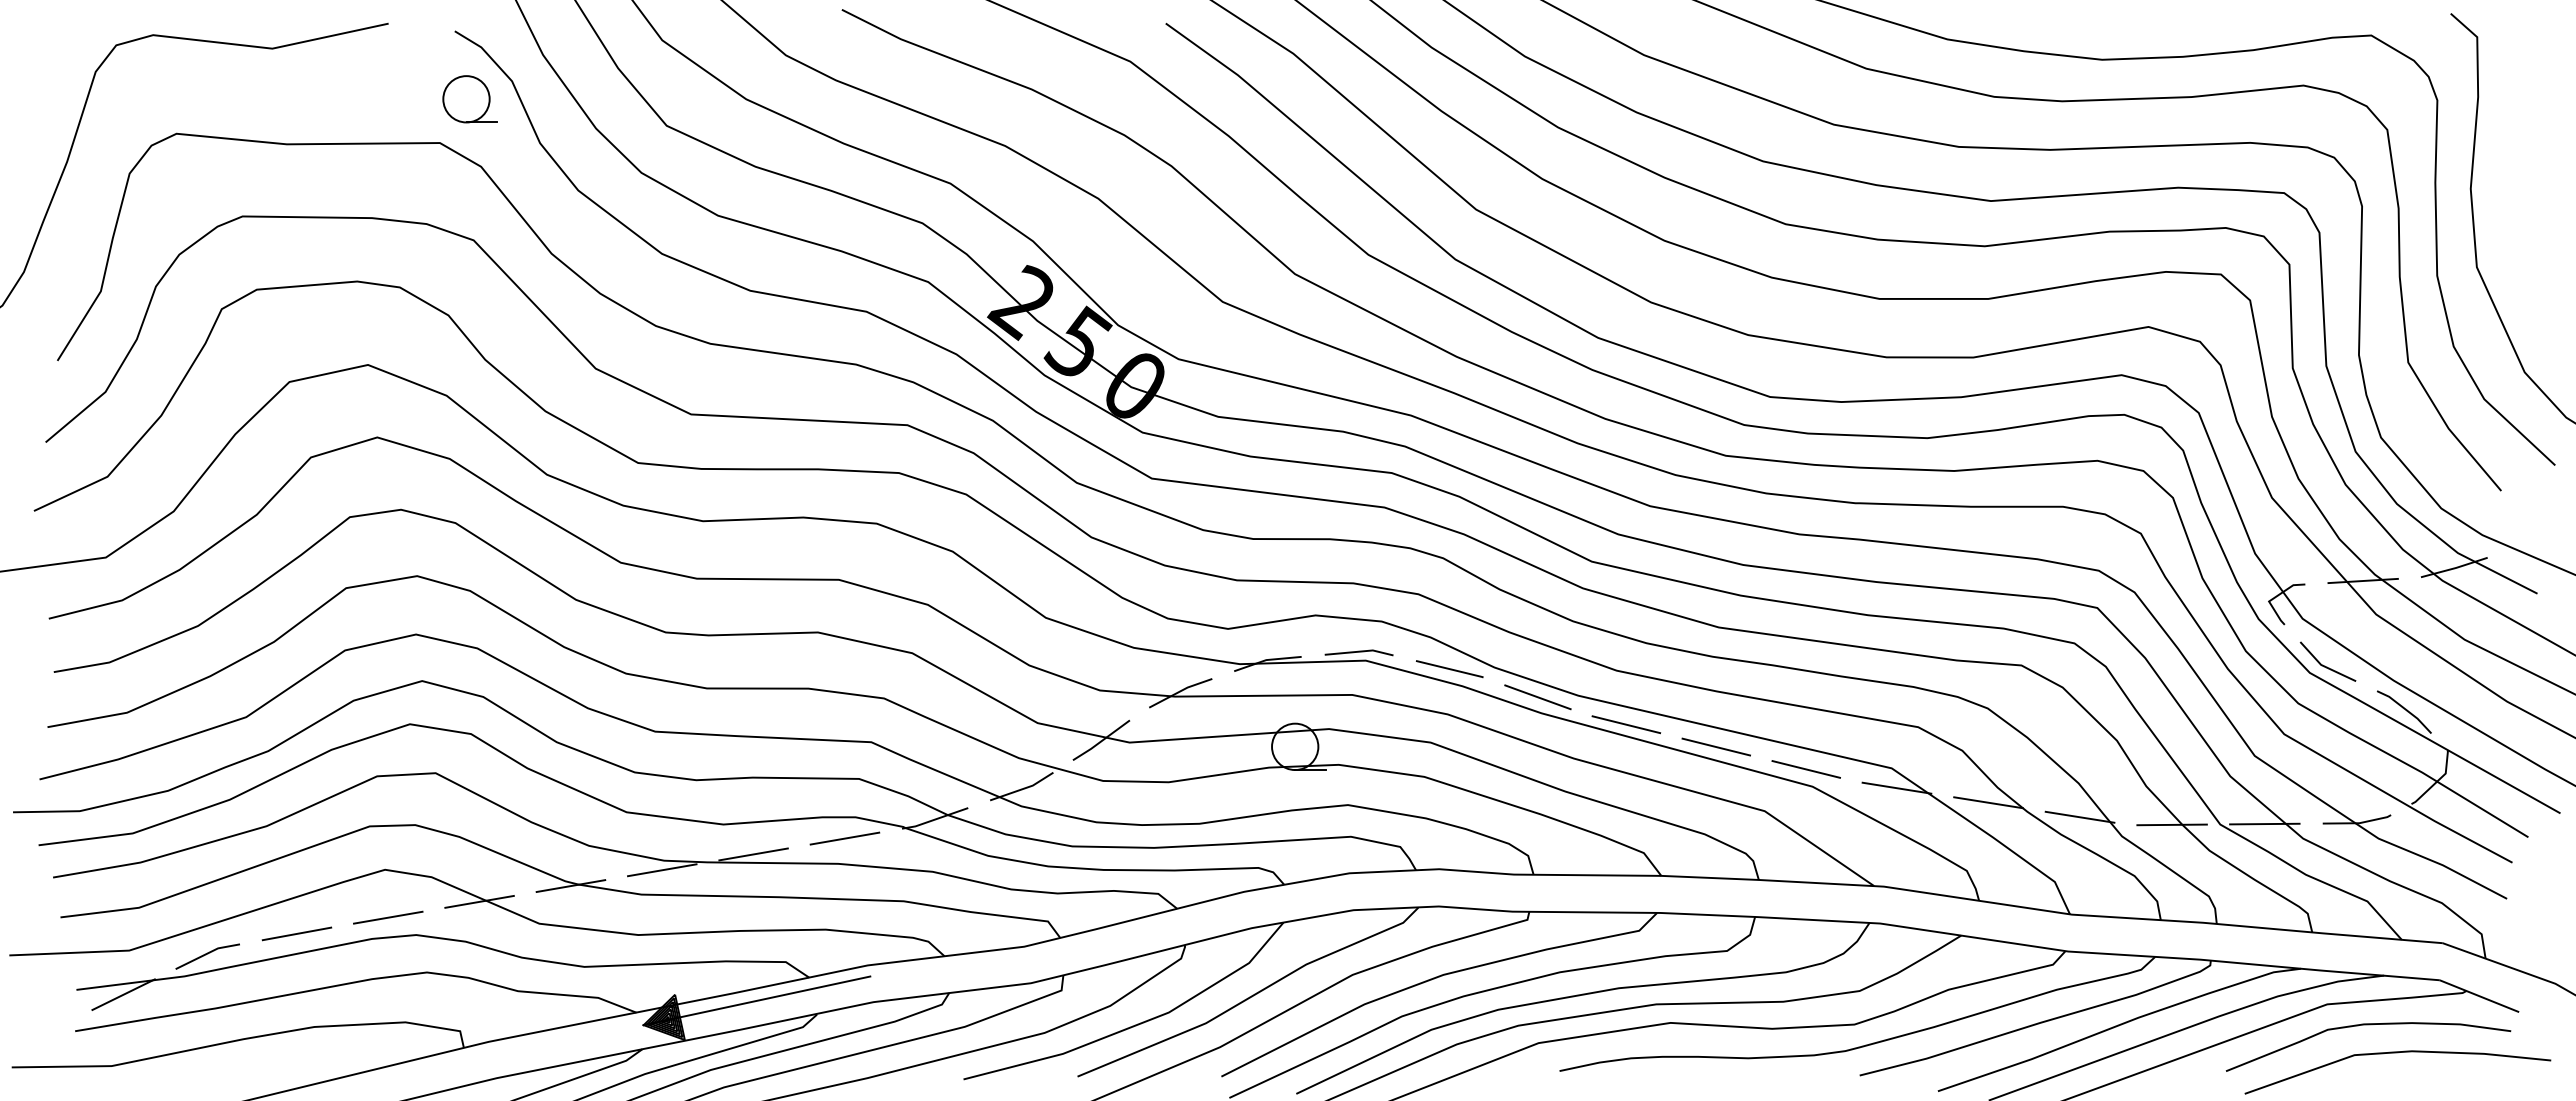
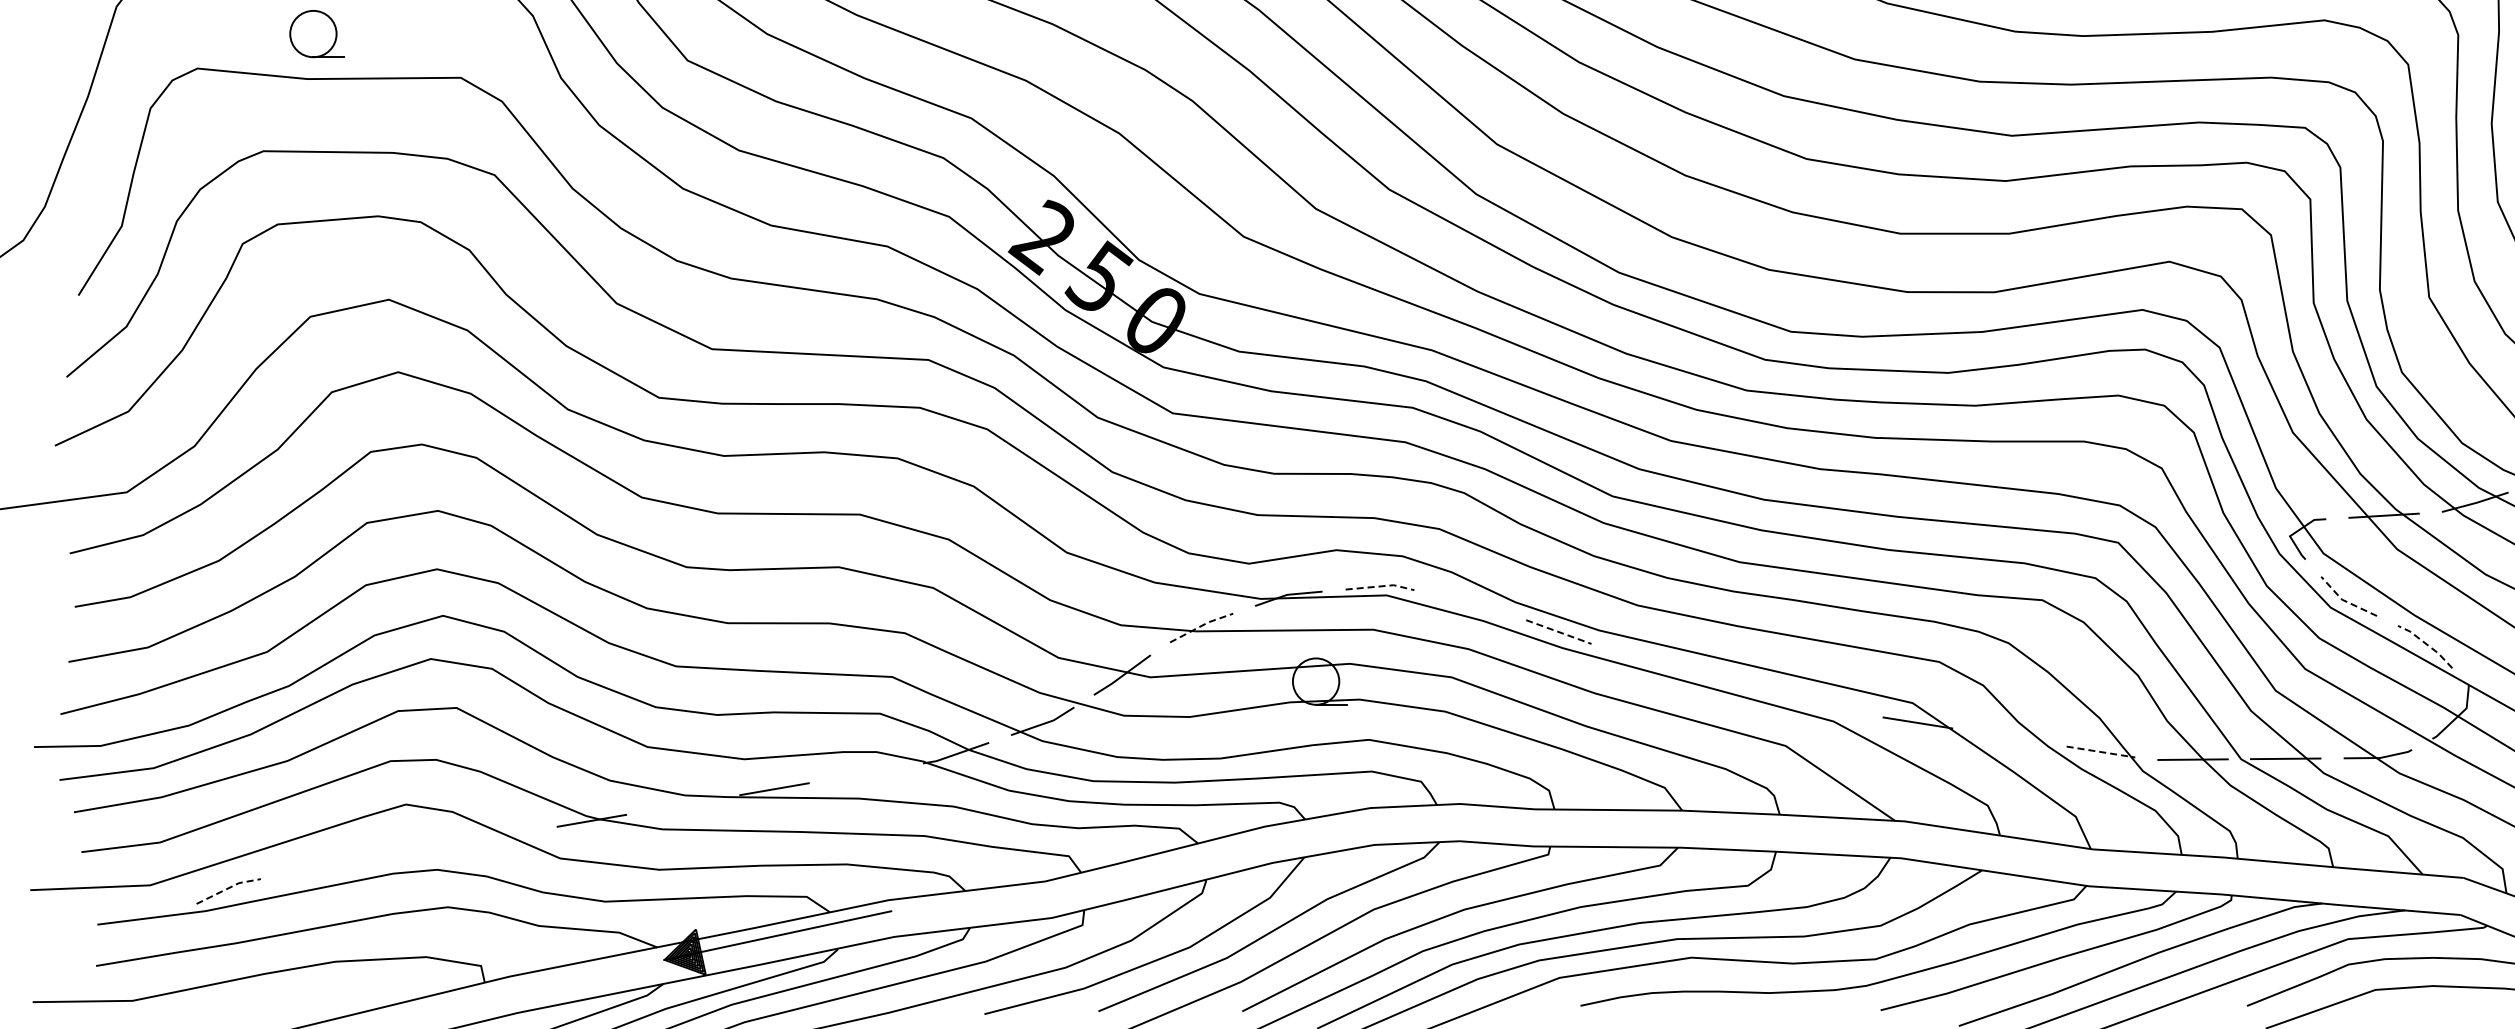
part: (469, 99) -> (316, 34), moved
line: (1360, 651) -> (1381, 586), solid -> dashed
line: (2323, 666) -> (2344, 601), solid -> dashed
line: (1449, 669) -> (1470, 604), removed
line: (1180, 691) -> (1201, 626), solid -> dashed
line: (1537, 697) -> (1558, 632), solid -> dashed
line: (2405, 709) -> (2426, 644), solid -> dashed
line: (1626, 724) -> (1647, 659), removed
line: (1716, 746) -> (1737, 681), removed
line: (1805, 769) -> (1826, 704), removed
line: (1988, 802) -> (2009, 737), removed
line: (2080, 817) -> (2101, 752), solid -> dashed
line: (844, 838) -> (865, 773), removed
line: (662, 870) -> (683, 805), removed
line: (479, 901) -> (500, 836), removed
line: (388, 917) -> (409, 852), removed
line: (296, 933) -> (317, 868), removed
line: (207, 953) -> (228, 888), solid -> dashed
line: (123, 994) -> (144, 929), removed

